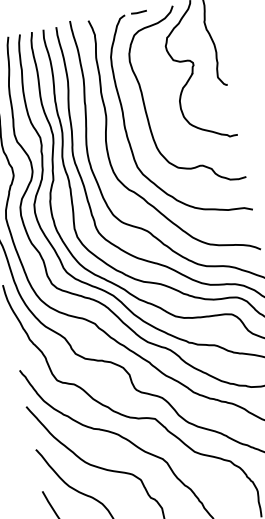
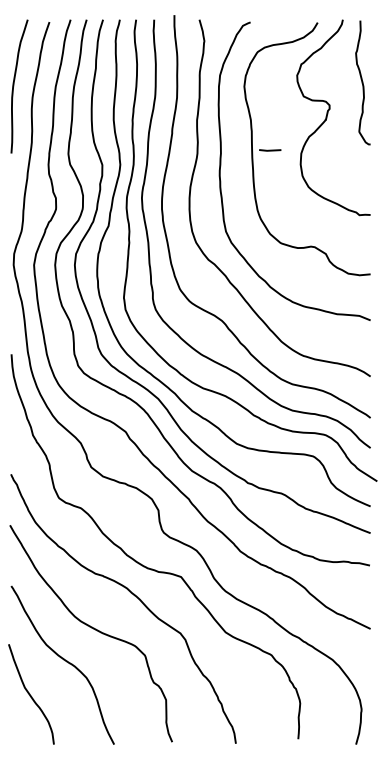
line: (139, 12) -> (270, 150), moved

